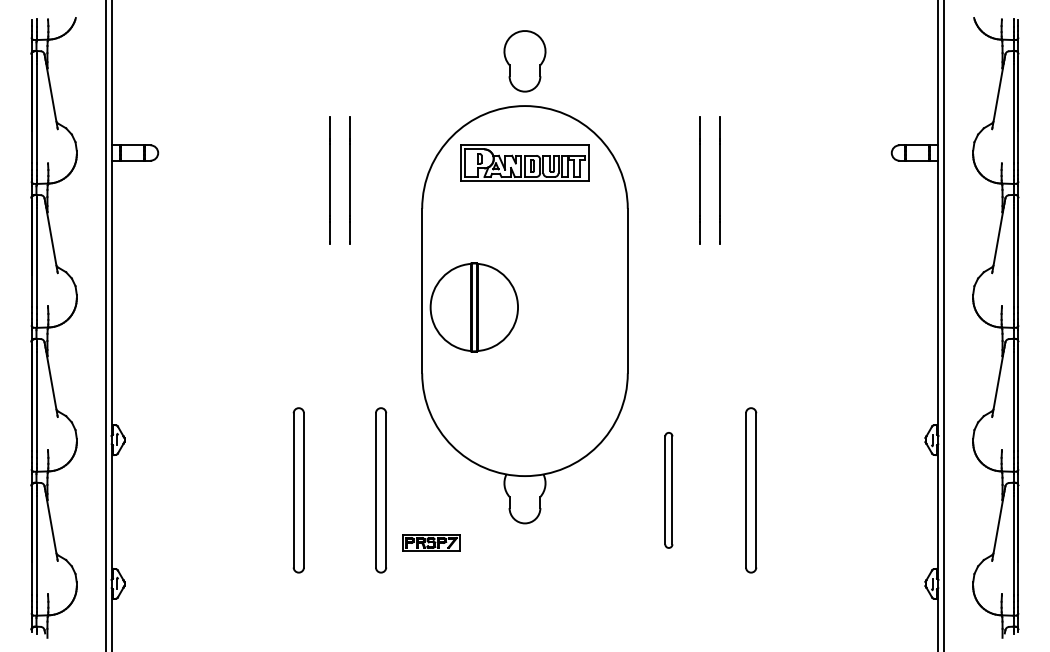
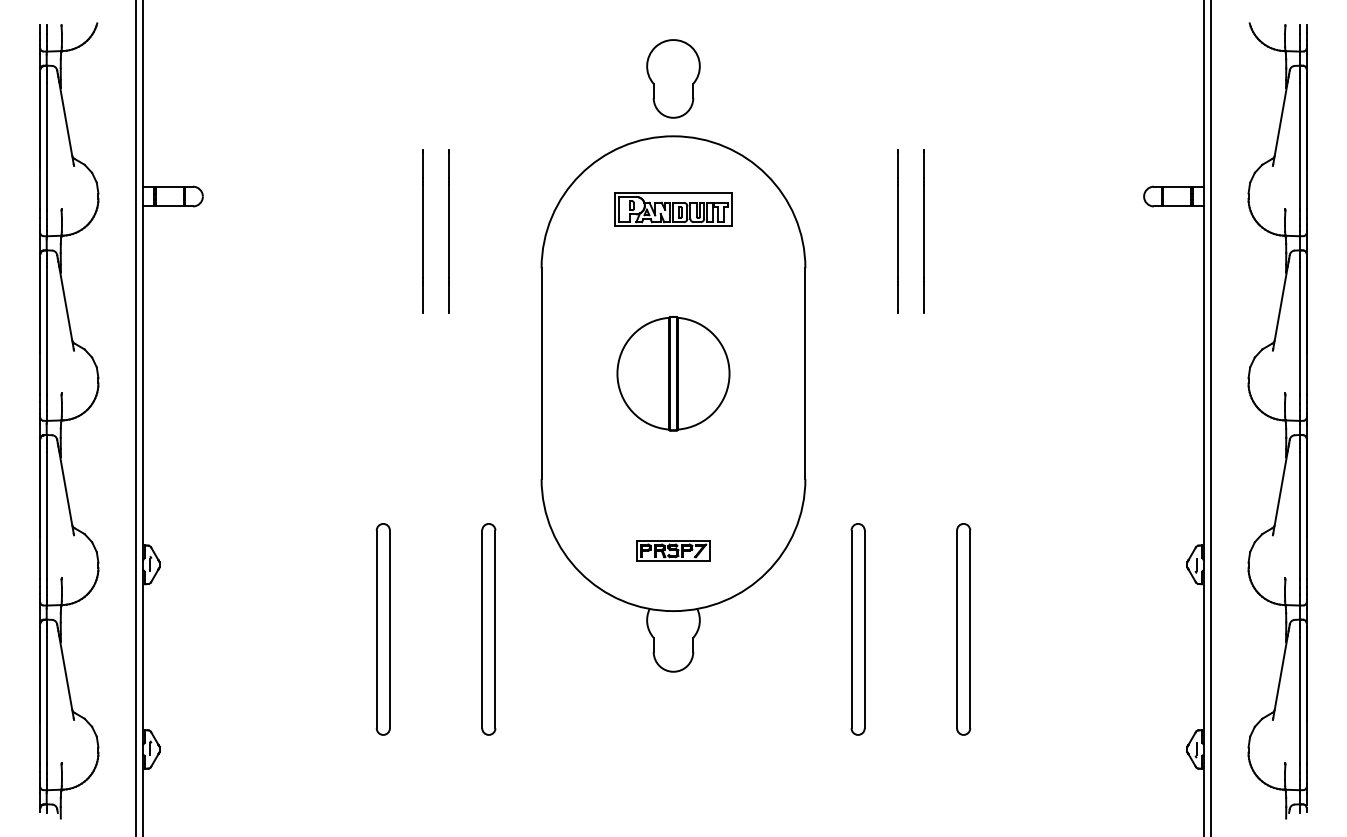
part: (525, 163) -> (673, 209), size x0.71
part: (474, 307) -> (673, 373), moved
part: (668, 490) -> (857, 629), size x1.43
part: (431, 542) -> (673, 550), moved

